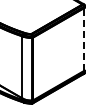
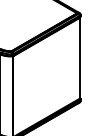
line: (84, 38) -> (79, 57), dashed -> solid

